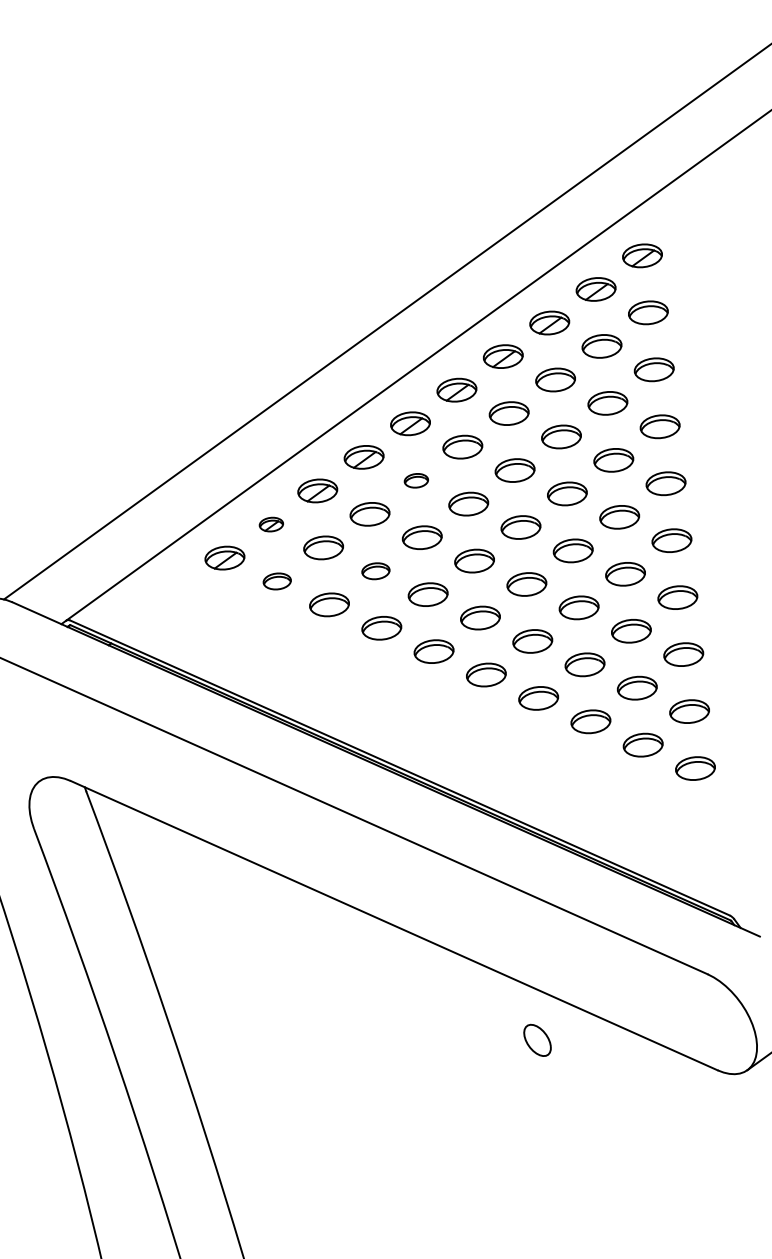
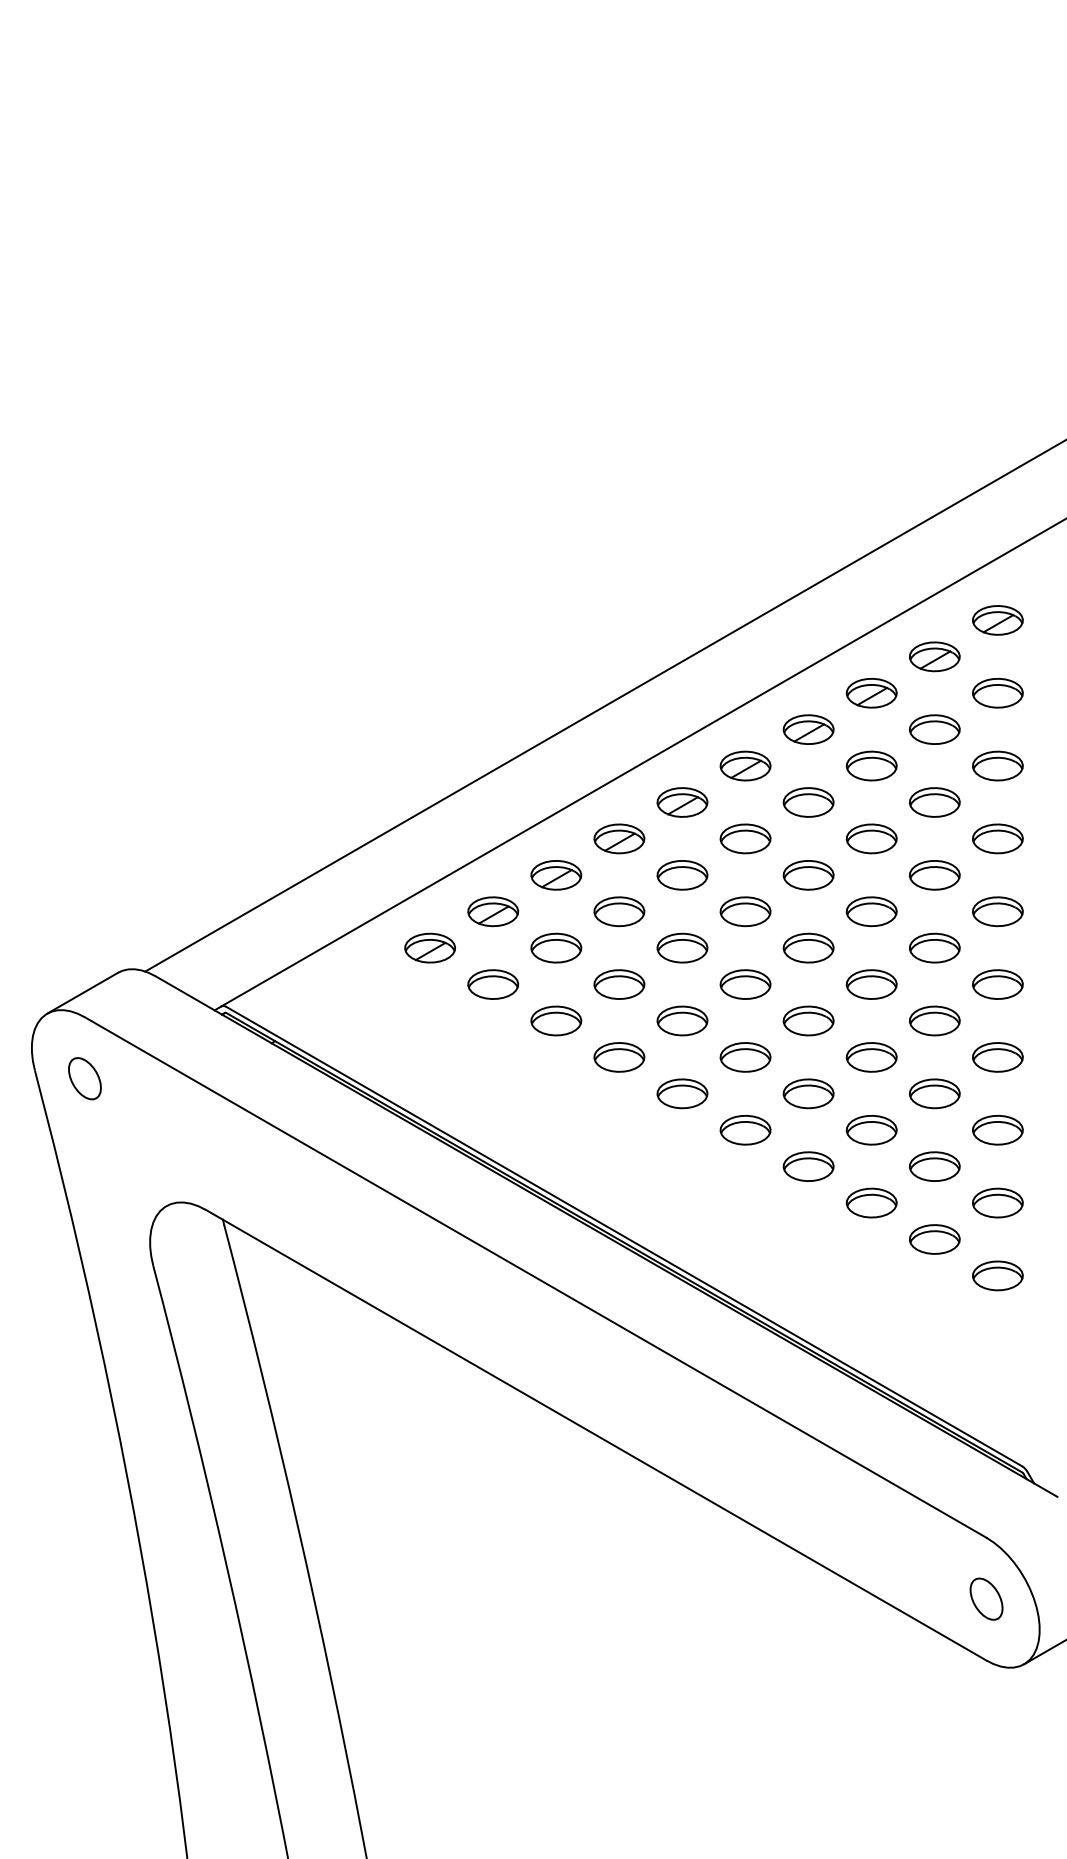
part: (416, 480) -> (682, 875), size x1.67
part: (271, 524) -> (493, 911), size x1.67
part: (375, 571) -> (619, 984), size x1.43
part: (277, 581) -> (493, 984), size x1.43
part: (537, 1039) -> (986, 1598), moved

